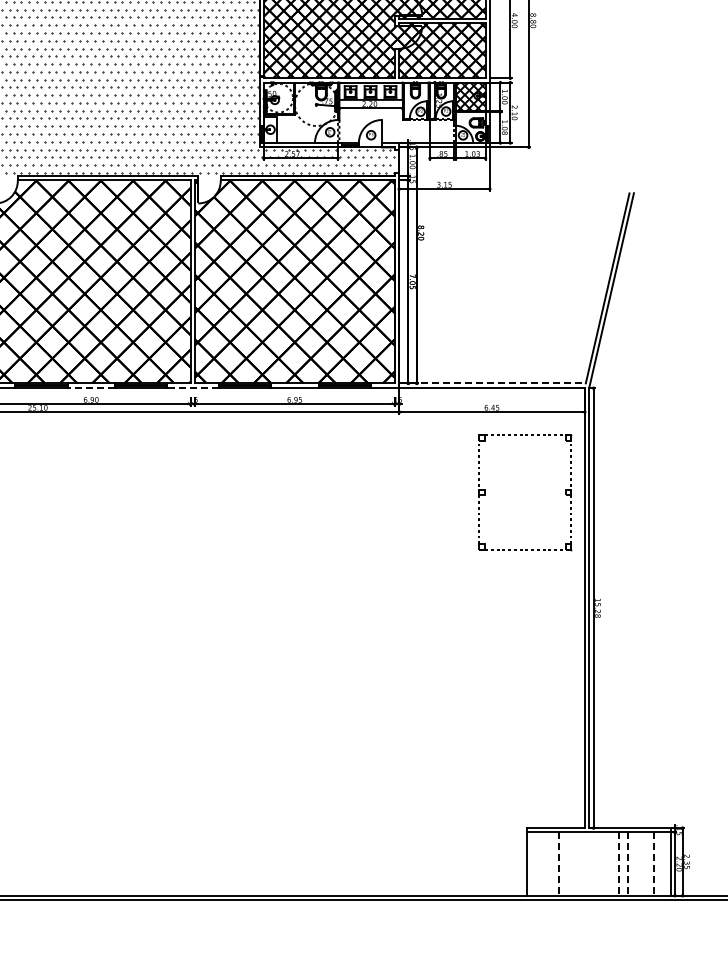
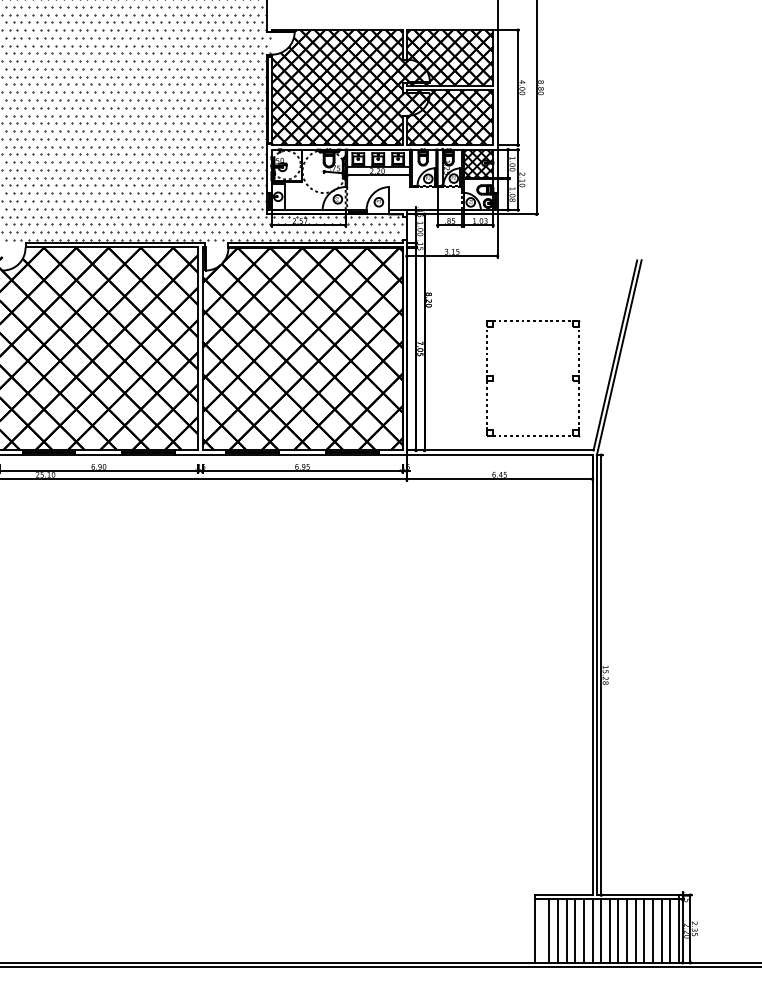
line: (492, 383) -> (500, 450), dashed -> solid
line: (90, 387) -> (98, 454), dashed -> solid
line: (192, 387) -> (200, 454), dashed -> solid
part: (564, 492) -> (572, 378), moved
line: (541, 863) -> (549, 930), added
line: (550, 863) -> (558, 930), added
line: (567, 863) -> (575, 930), added
line: (575, 863) -> (583, 930), added
line: (584, 863) -> (592, 930), added
line: (593, 863) -> (601, 930), added
line: (601, 863) -> (609, 930), added
line: (610, 863) -> (618, 930), added
line: (636, 863) -> (644, 930), added
line: (645, 863) -> (653, 930), added
line: (662, 863) -> (670, 930), added
line: (558, 864) -> (566, 931), dashed -> solid
line: (619, 864) -> (627, 931), dashed -> solid
line: (627, 864) -> (635, 931), dashed -> solid
line: (653, 864) -> (661, 931), dashed -> solid

